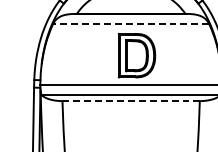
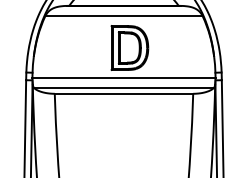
line: (131, 24) -> (124, 16), dashed -> solid
line: (131, 100) -> (124, 93), dashed -> solid

